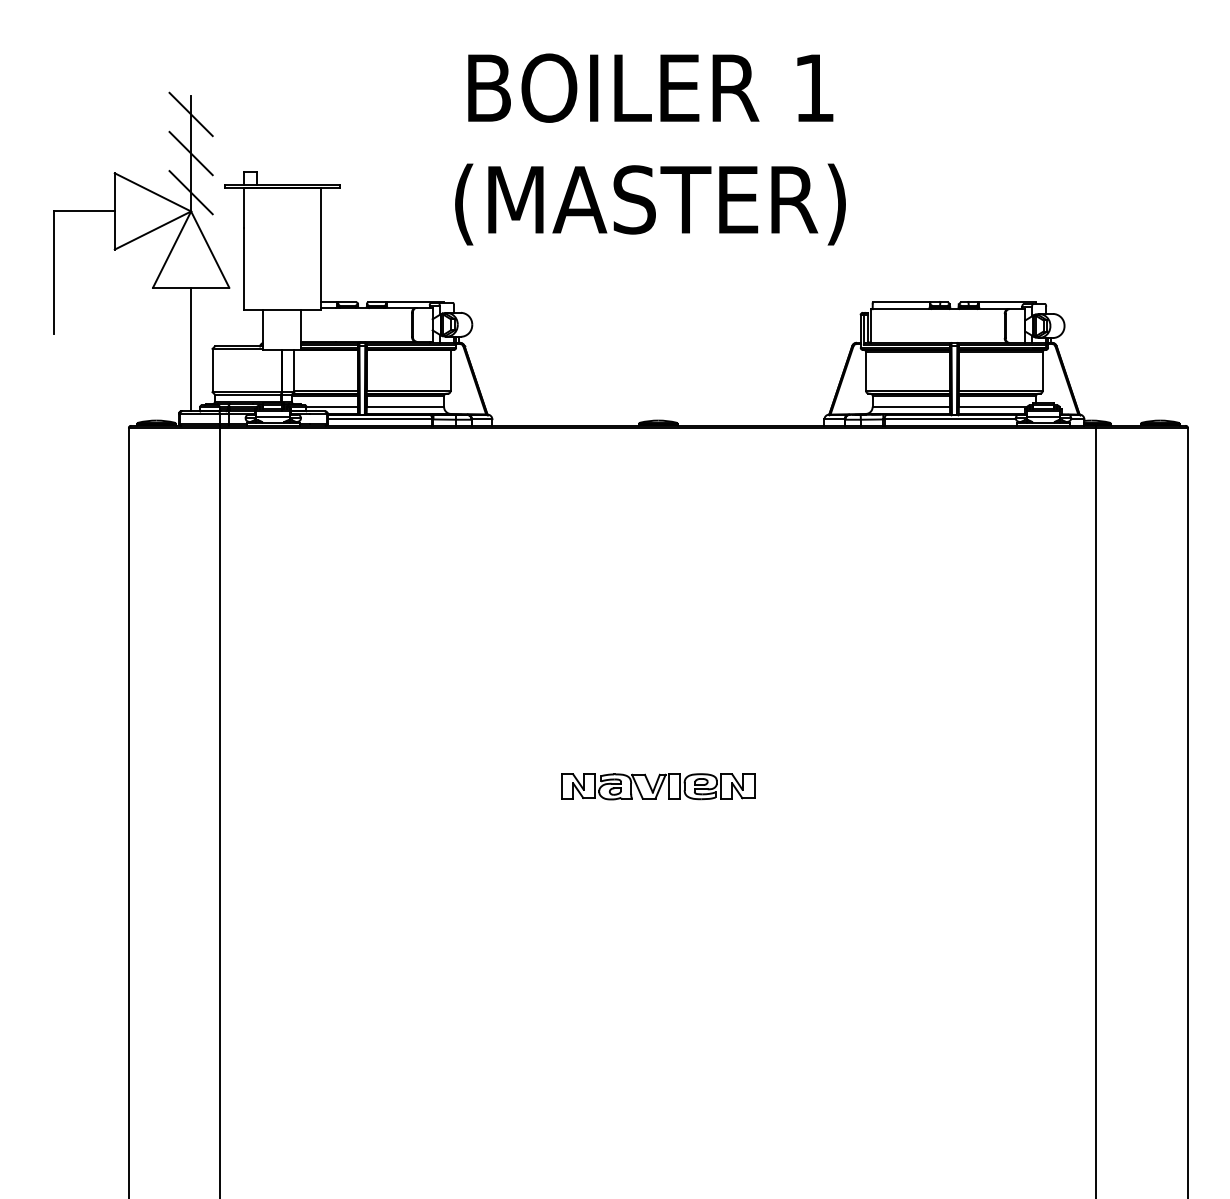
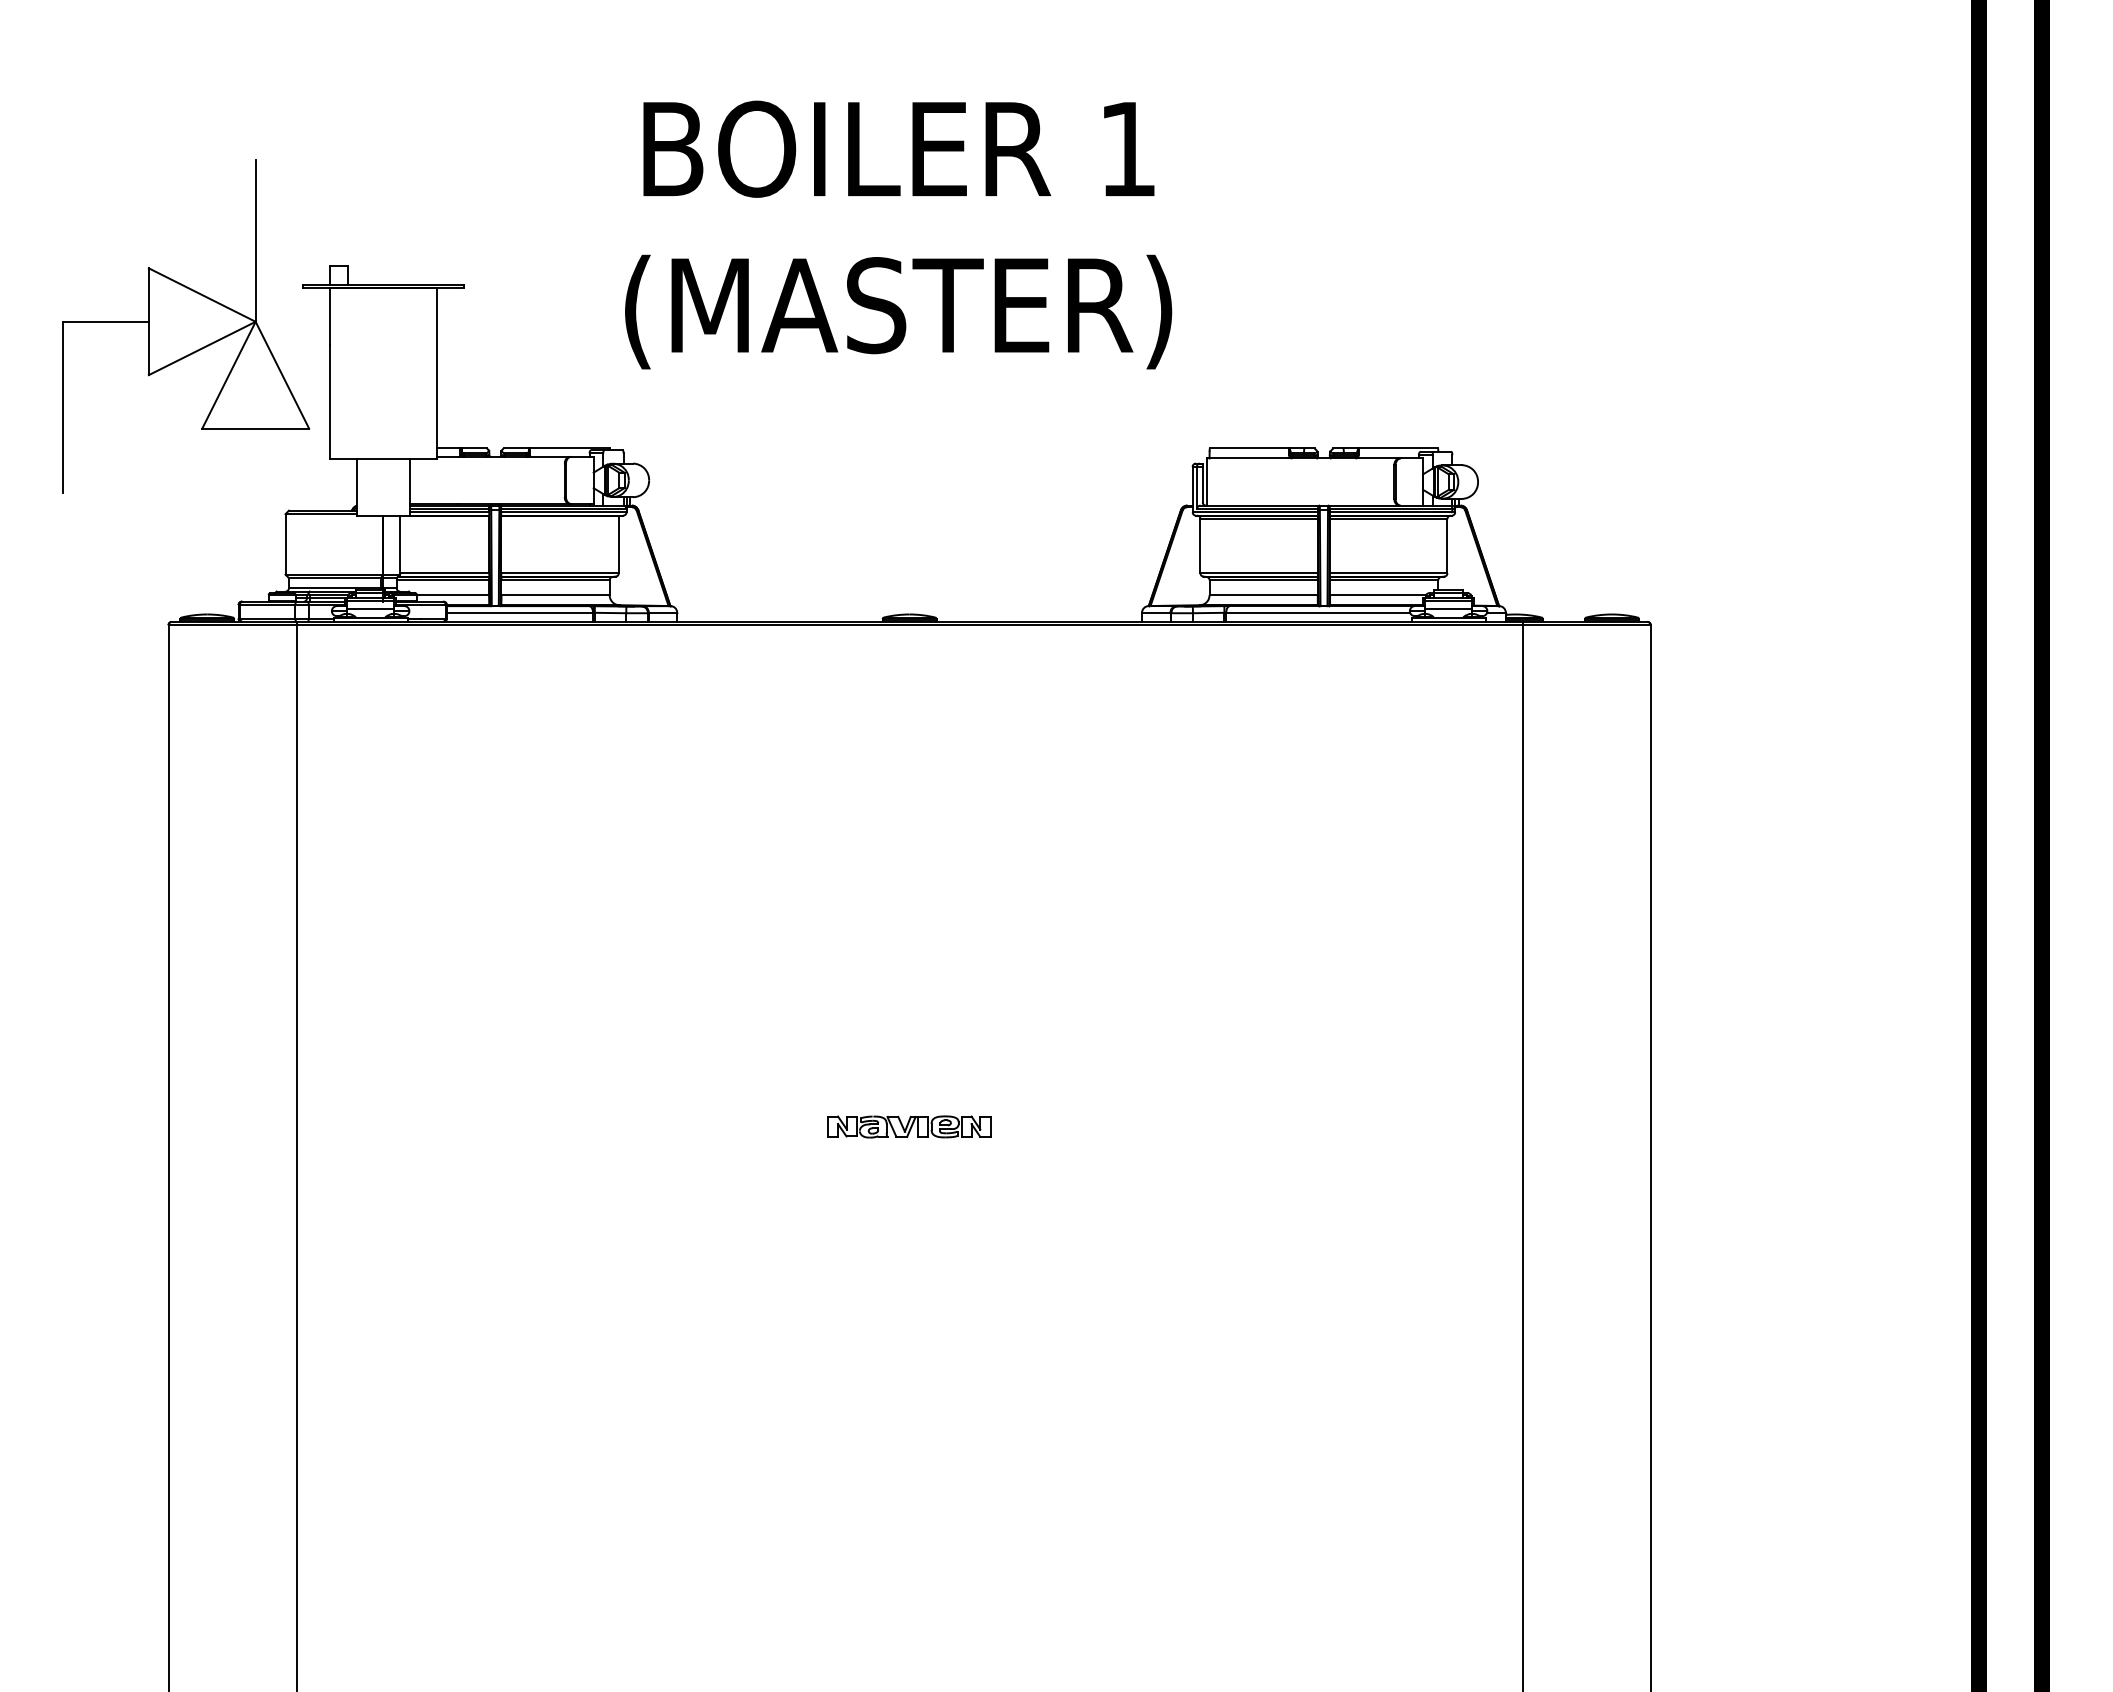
line: (191, 114) -> (255, 185), removed
line: (191, 153) -> (255, 240), removed
line: (191, 192) -> (255, 295), removed
line: (191, 349) -> (255, 514), removed
part: (658, 786) -> (909, 1126), size x0.6

